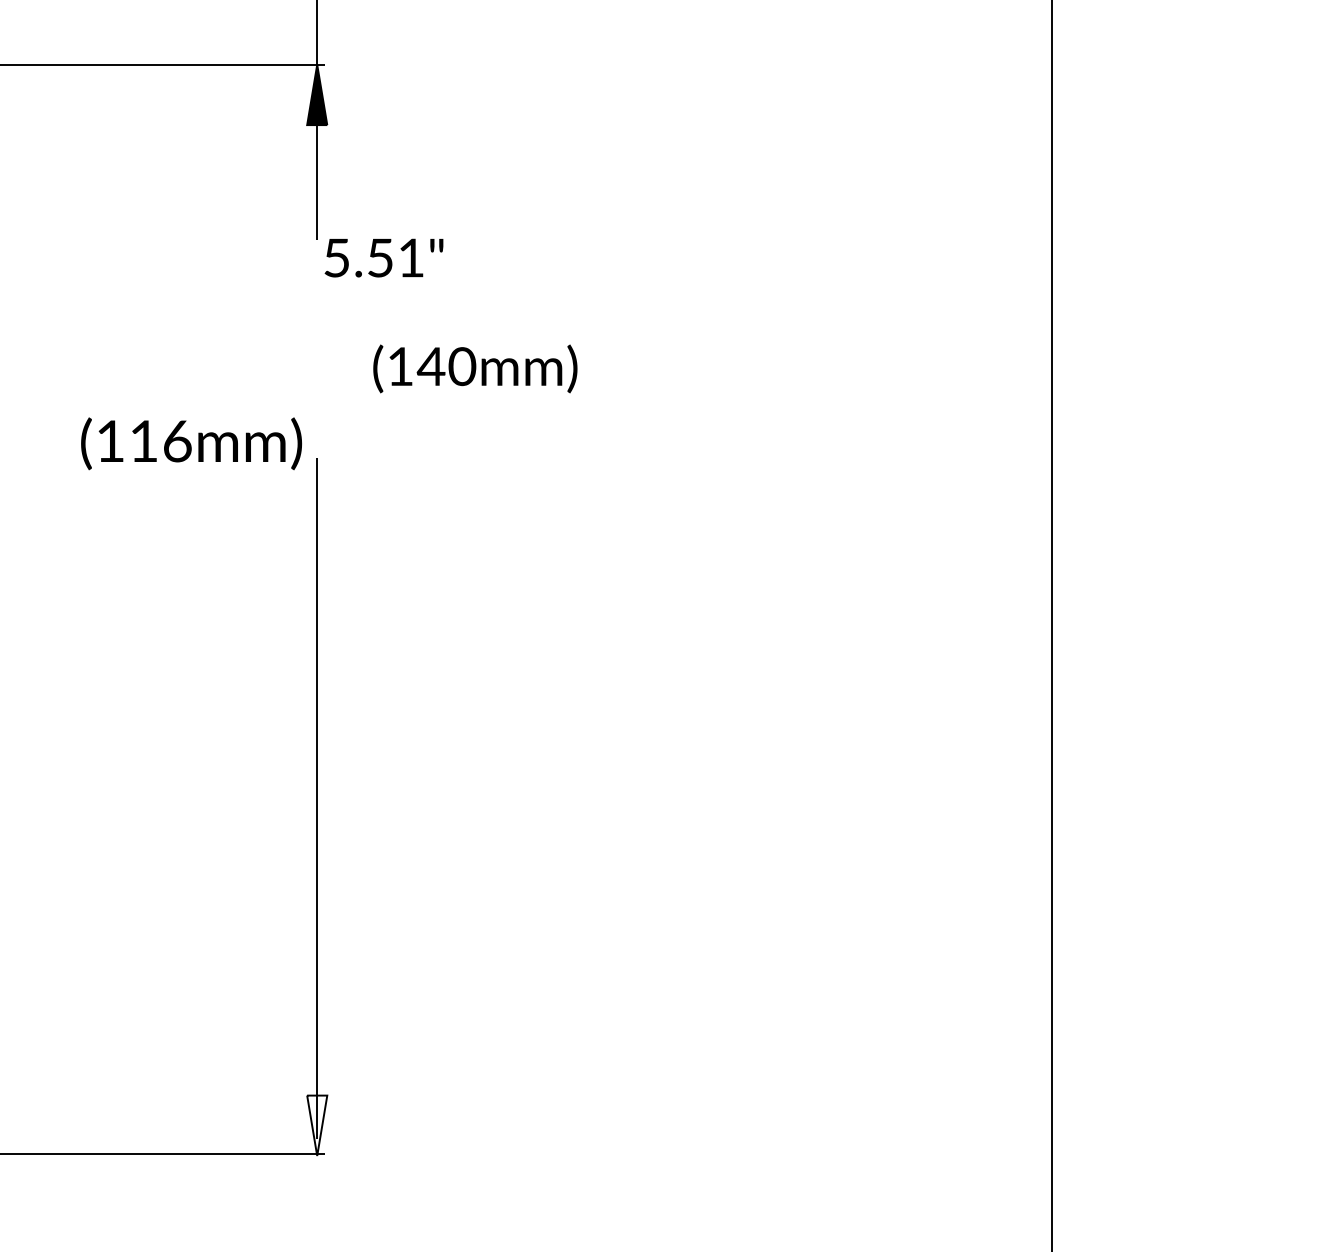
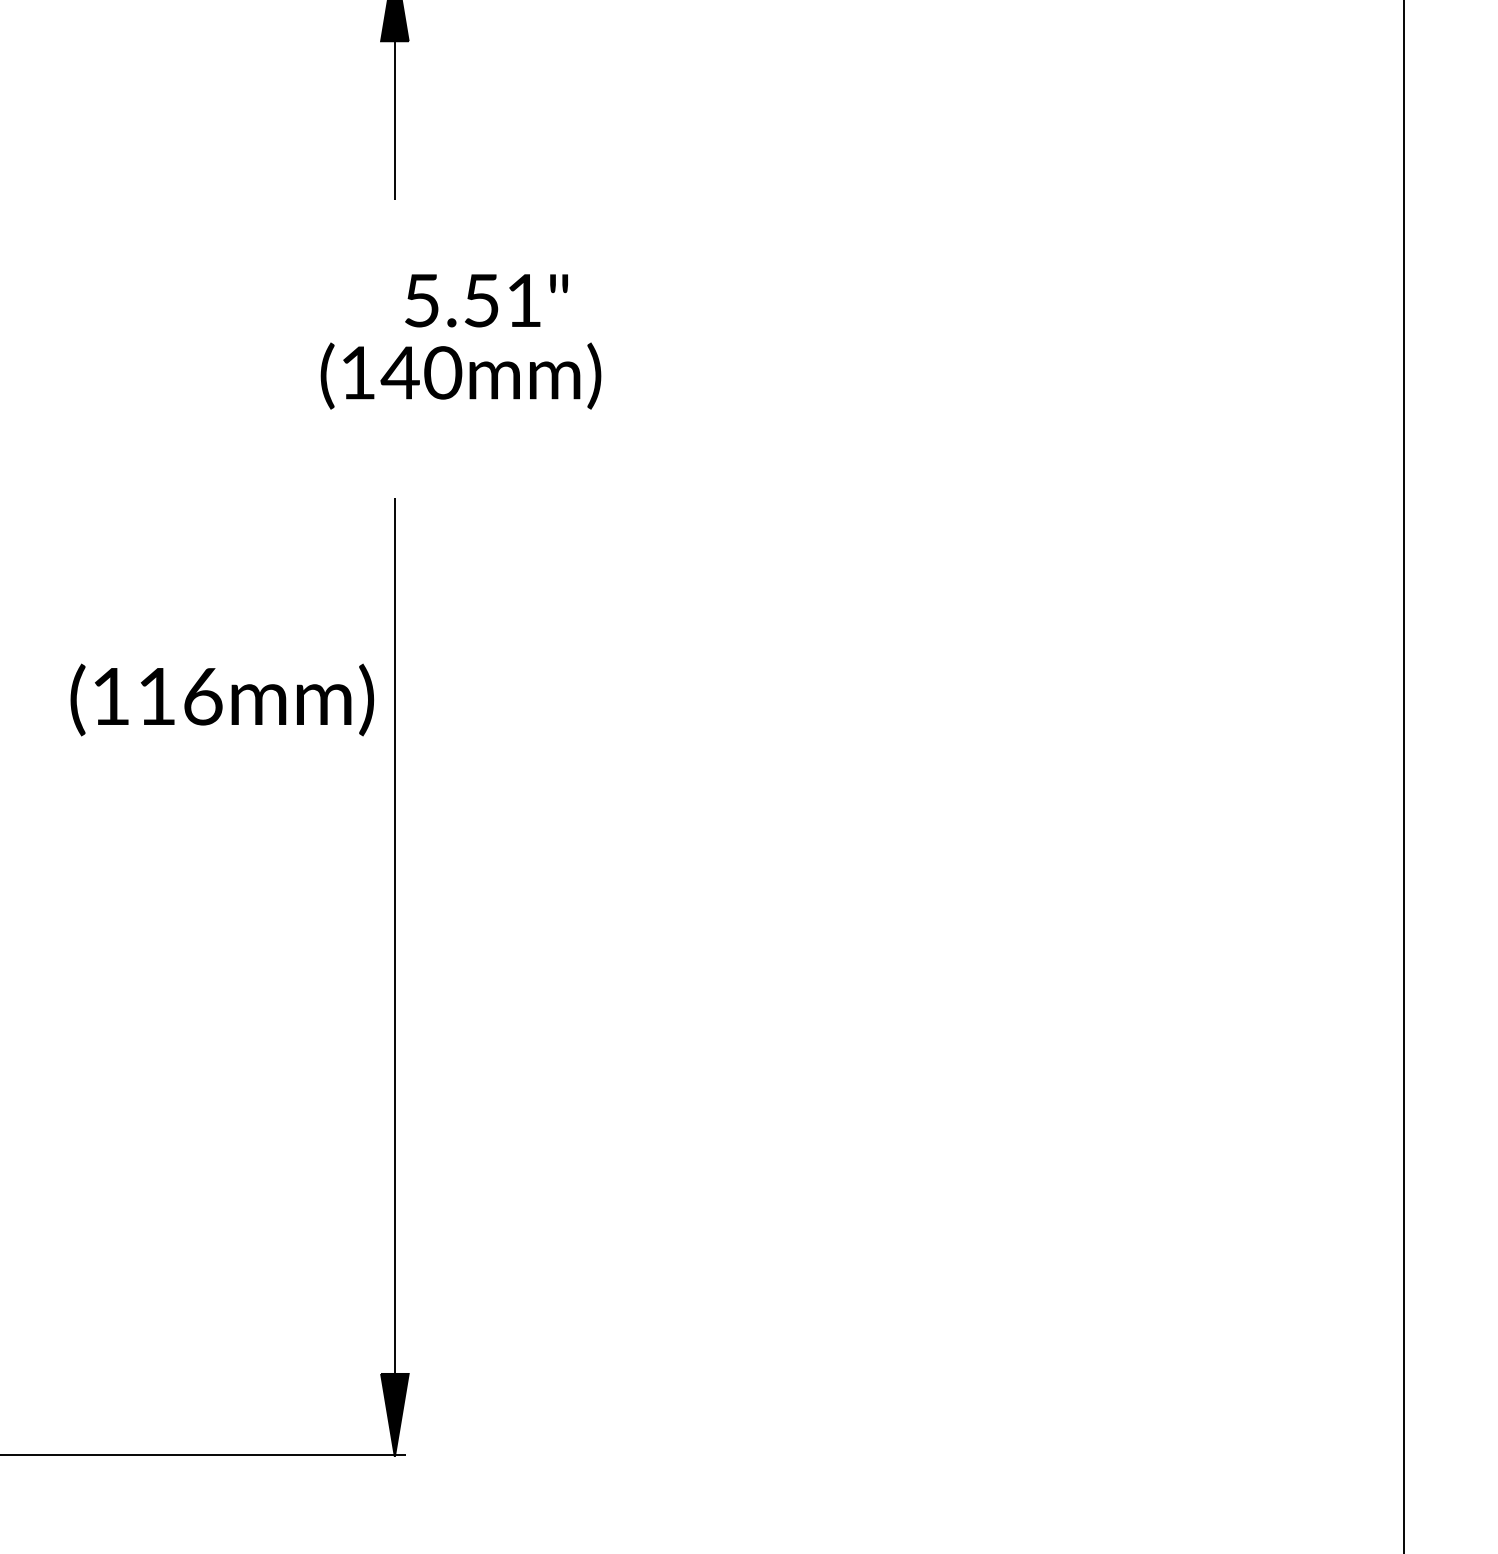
text: (383, 257) -> (485, 299), moved
text: (475, 368) -> (461, 375), moved
text: (191, 443) -> (222, 699), moved
fill: (317, 1125) -> (395, 1415), added

